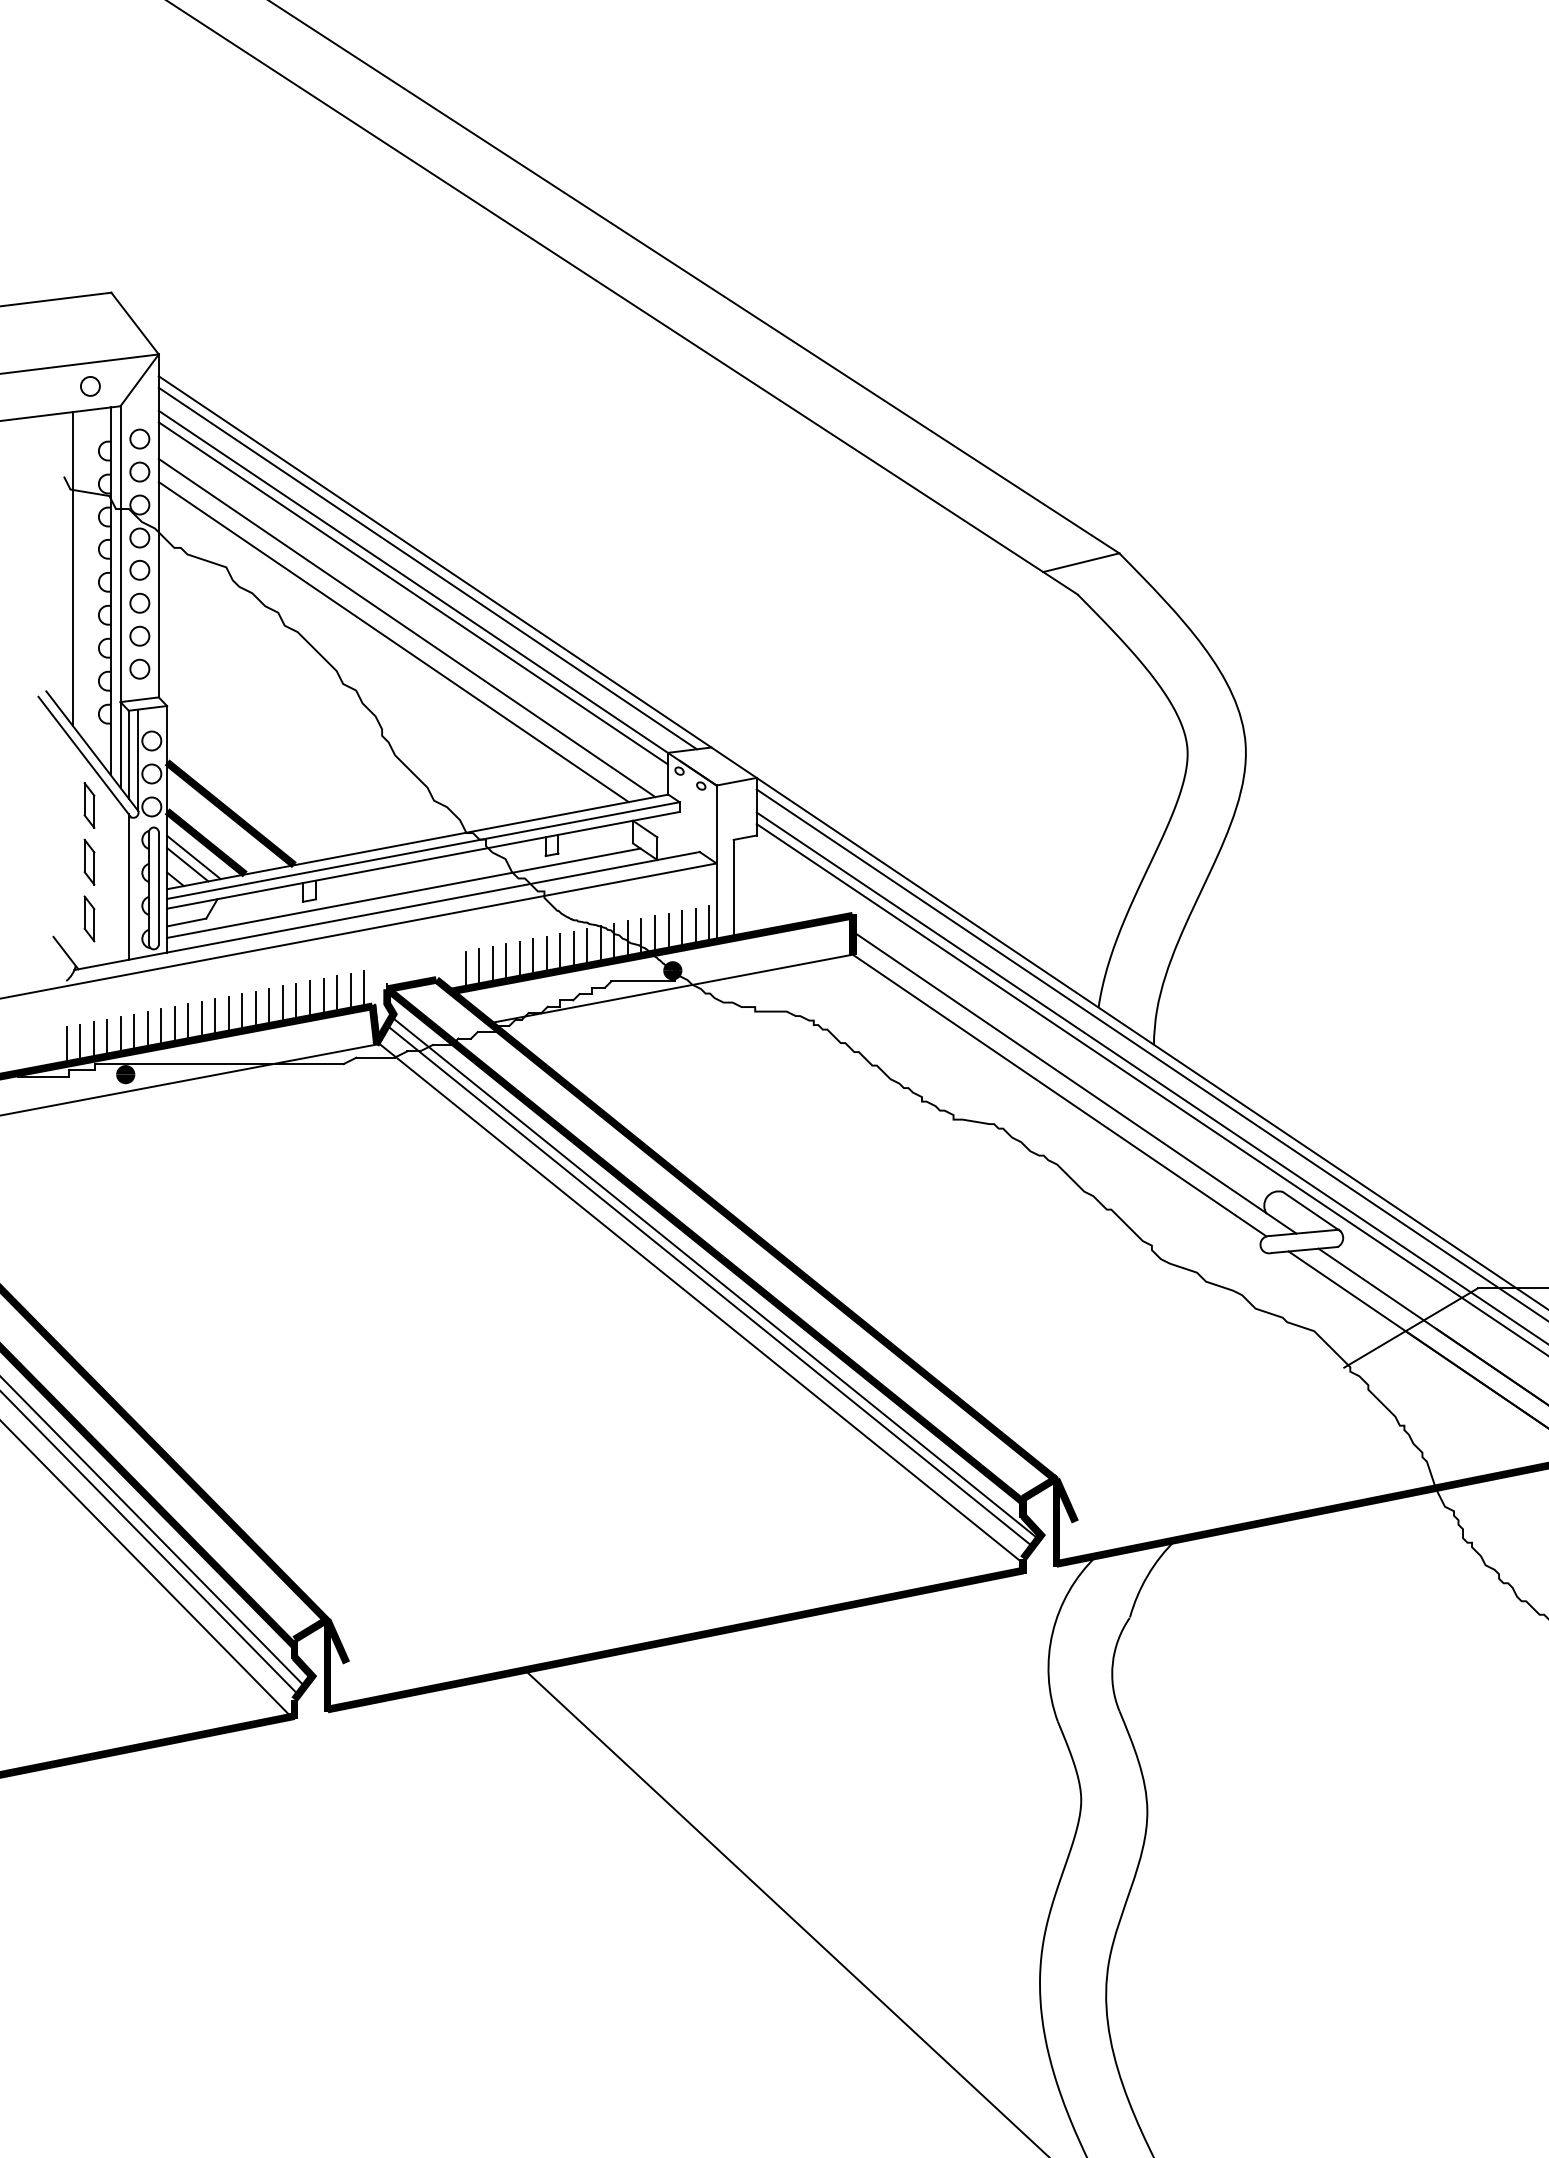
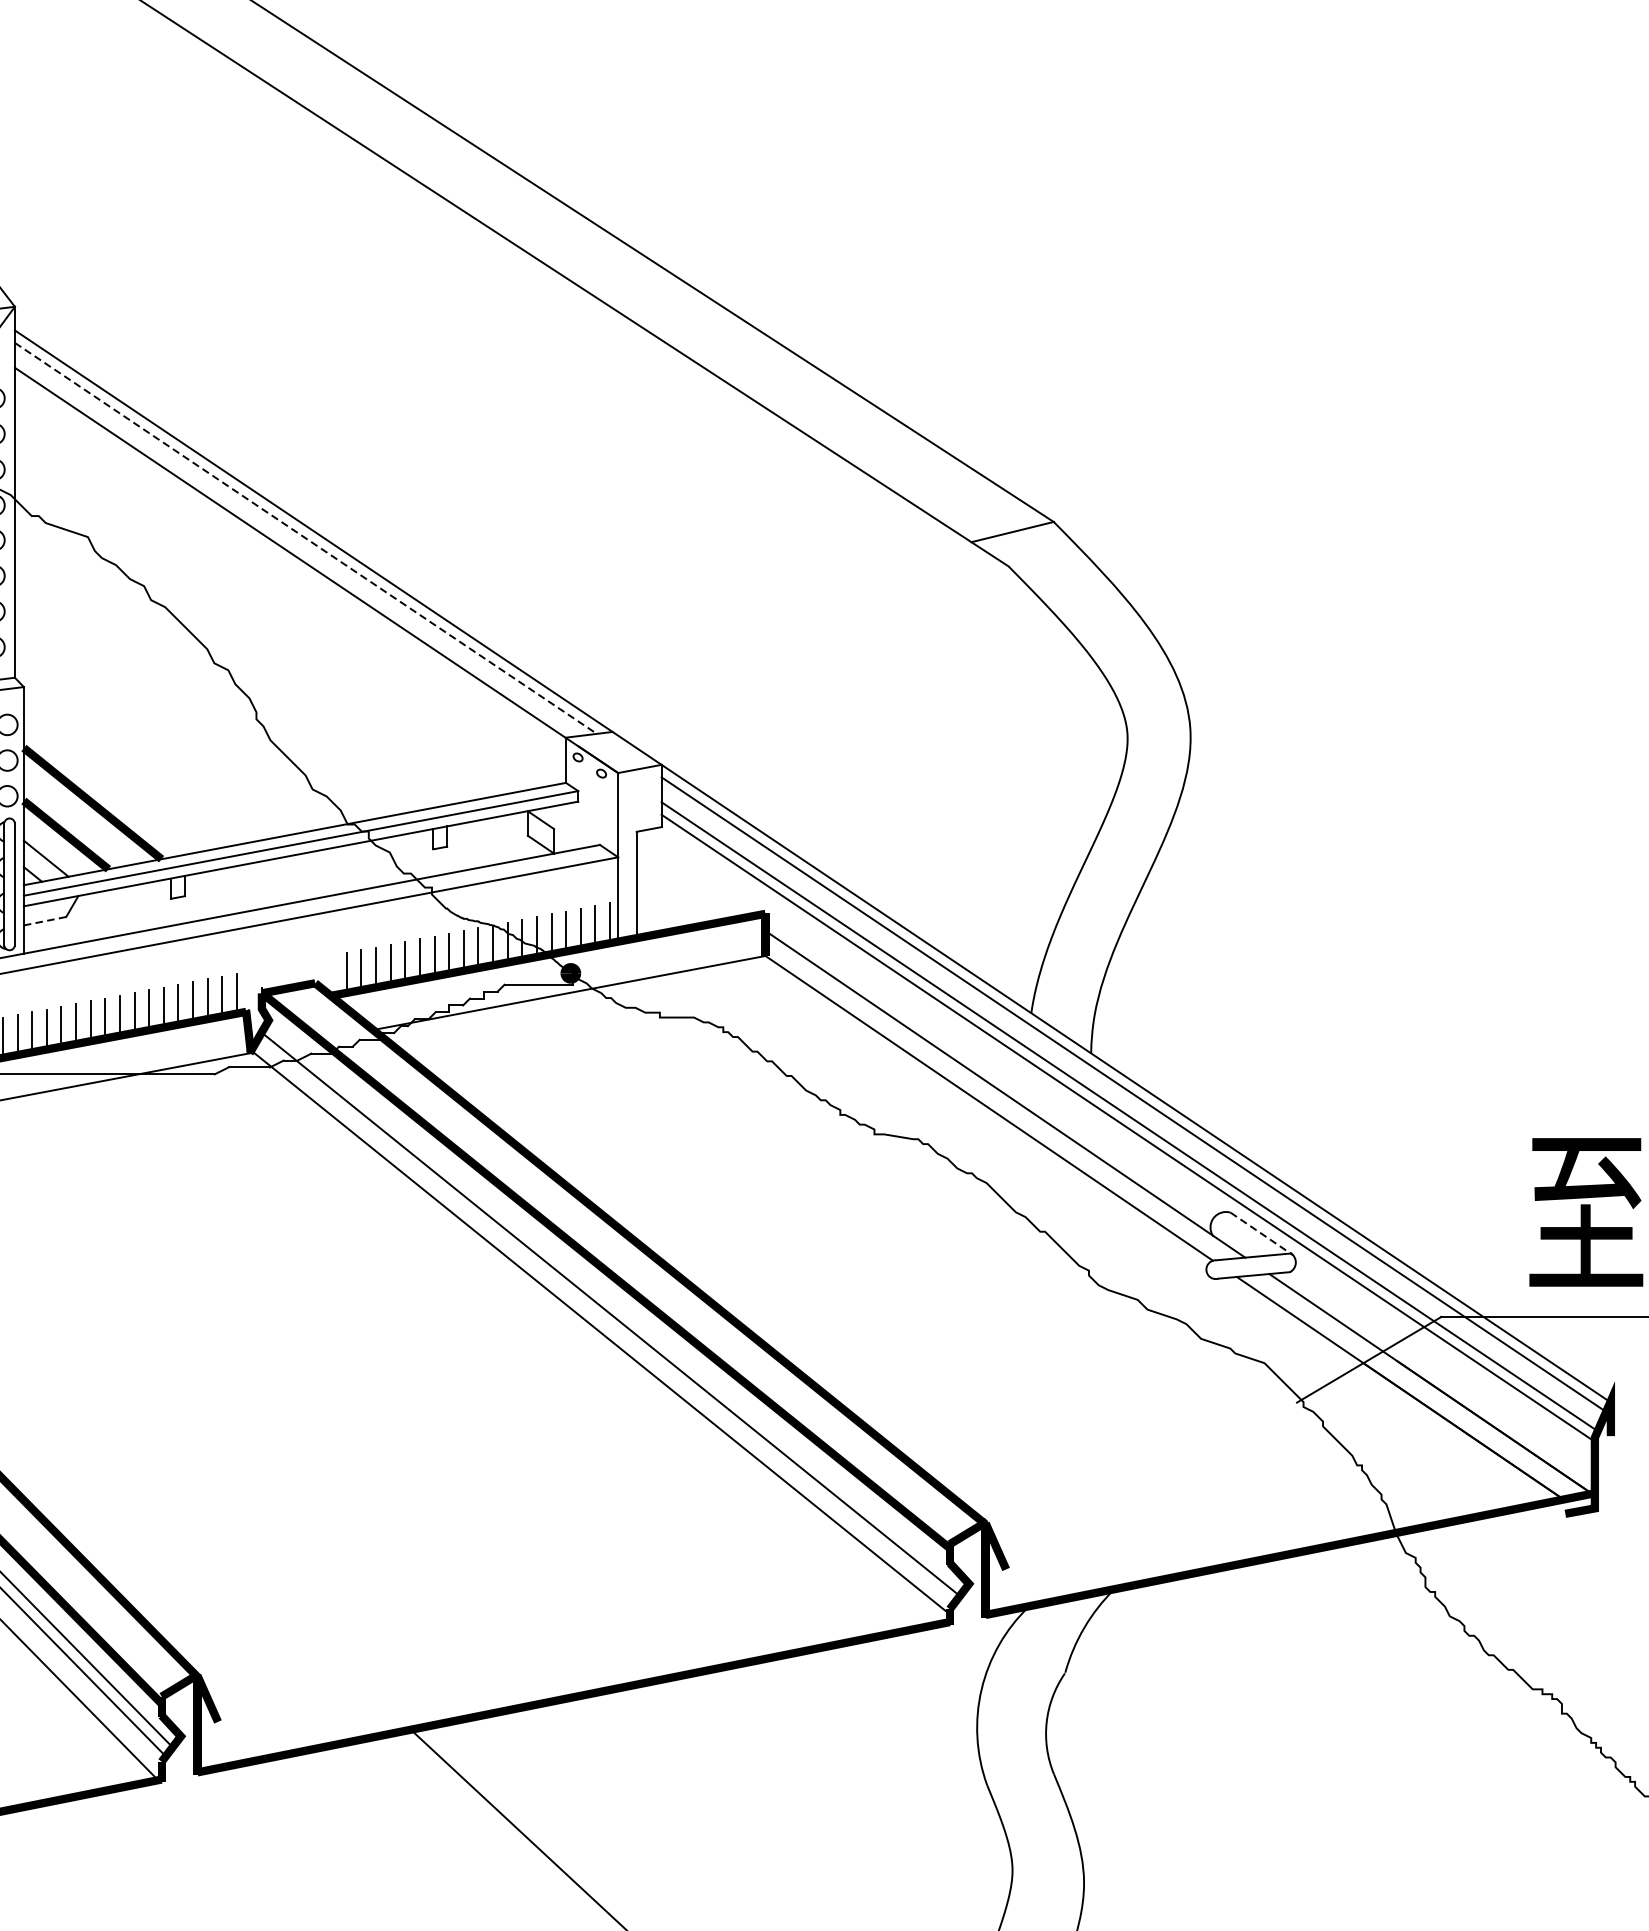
line: (428, 568) -> (306, 538), solid -> dashed
line: (413, 593) -> (290, 565), removed
line: (406, 627) -> (282, 602), removed
line: (393, 642) -> (268, 618), removed
line: (193, 857) -> (52, 850), removed
line: (403, 892) -> (279, 888), removed
line: (186, 922) -> (44, 921), solid -> dashed
line: (1311, 1211) -> (1261, 1233), solid -> dashed
line: (714, 1277) -> (615, 1305), removed

